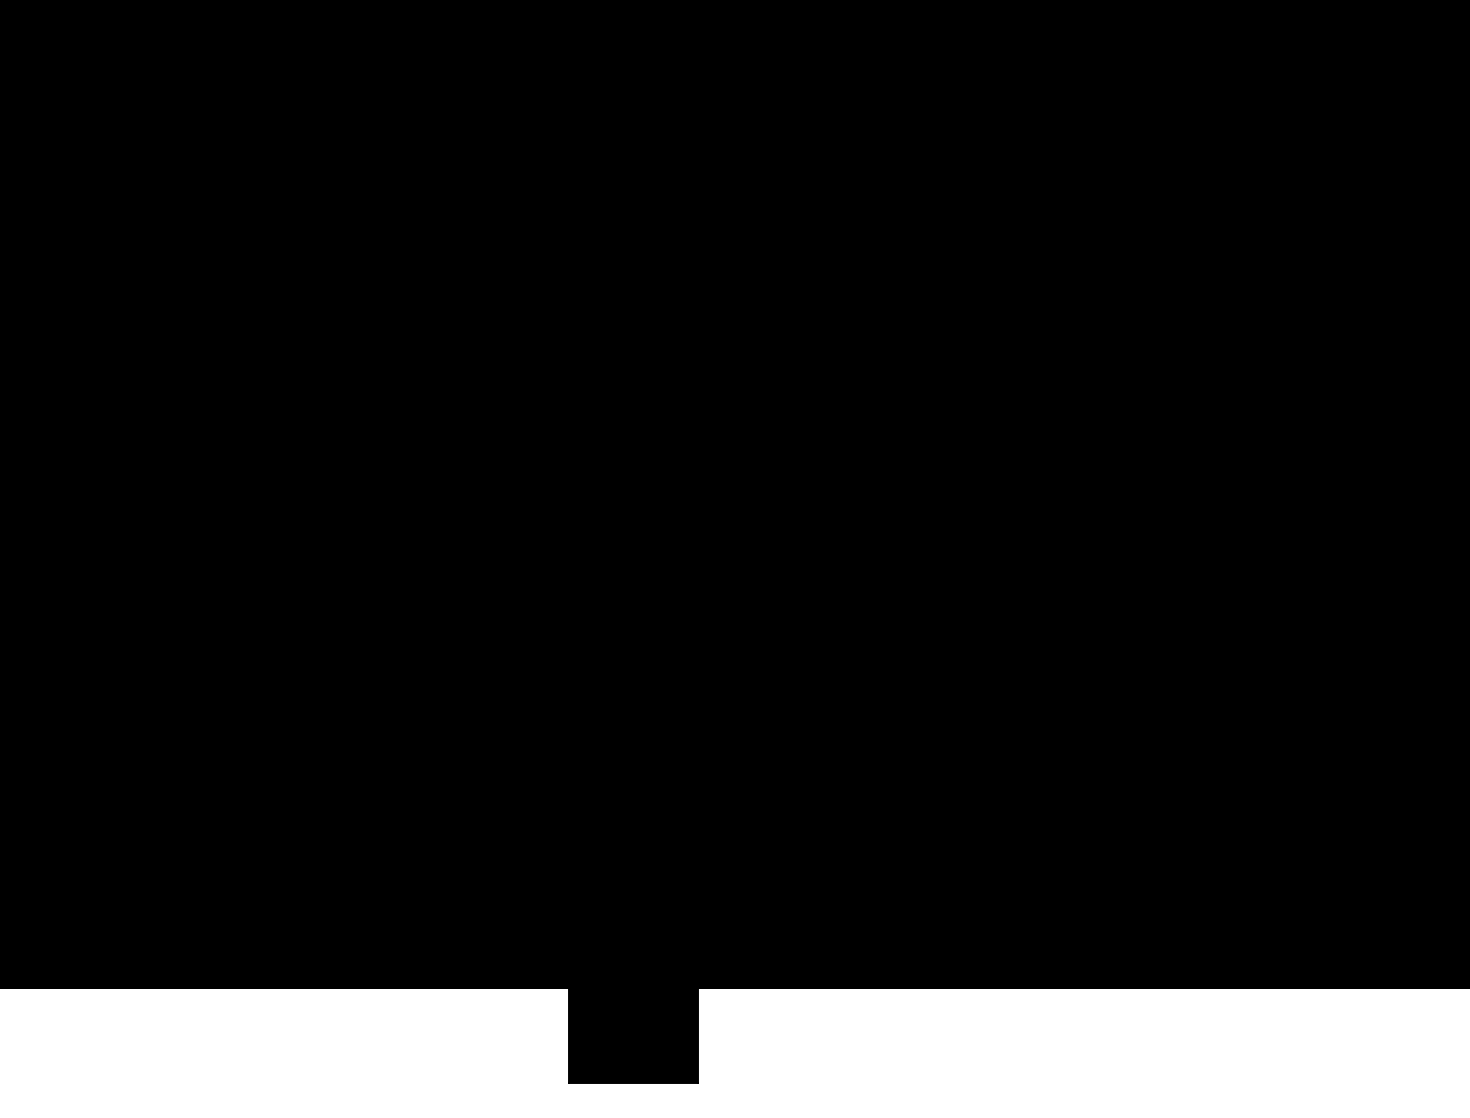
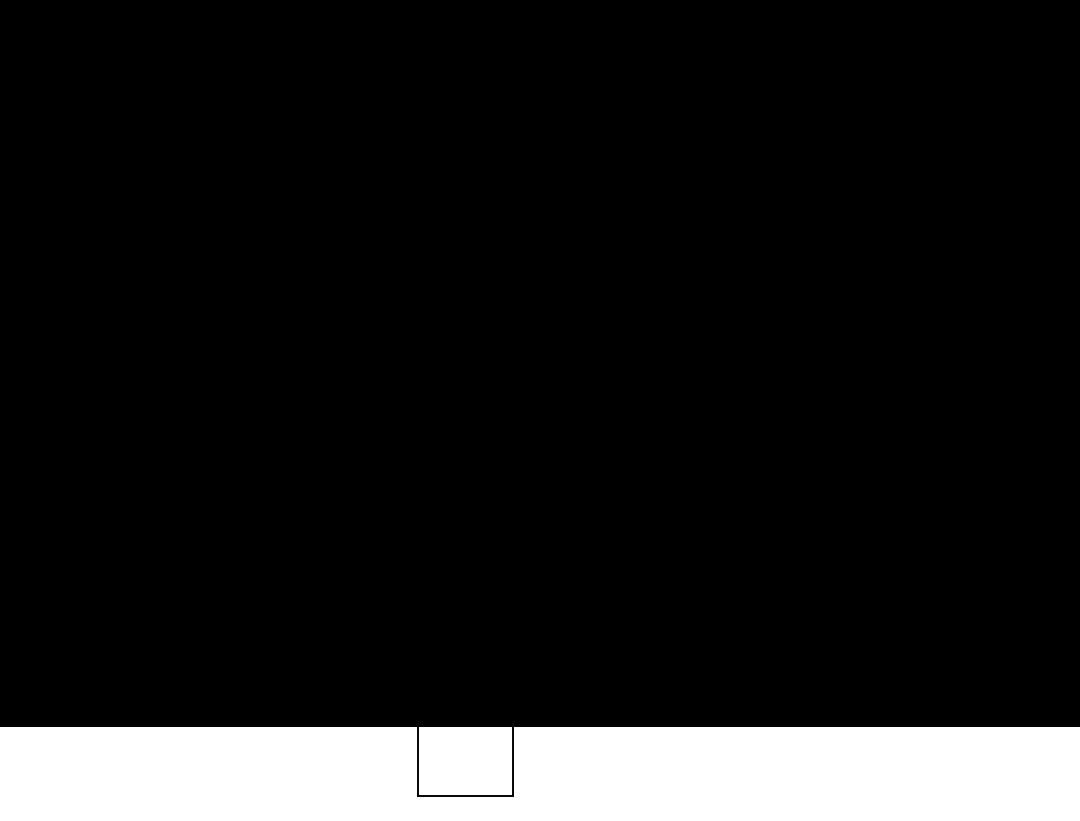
fill: (633, 1019) -> (465, 748), removed

